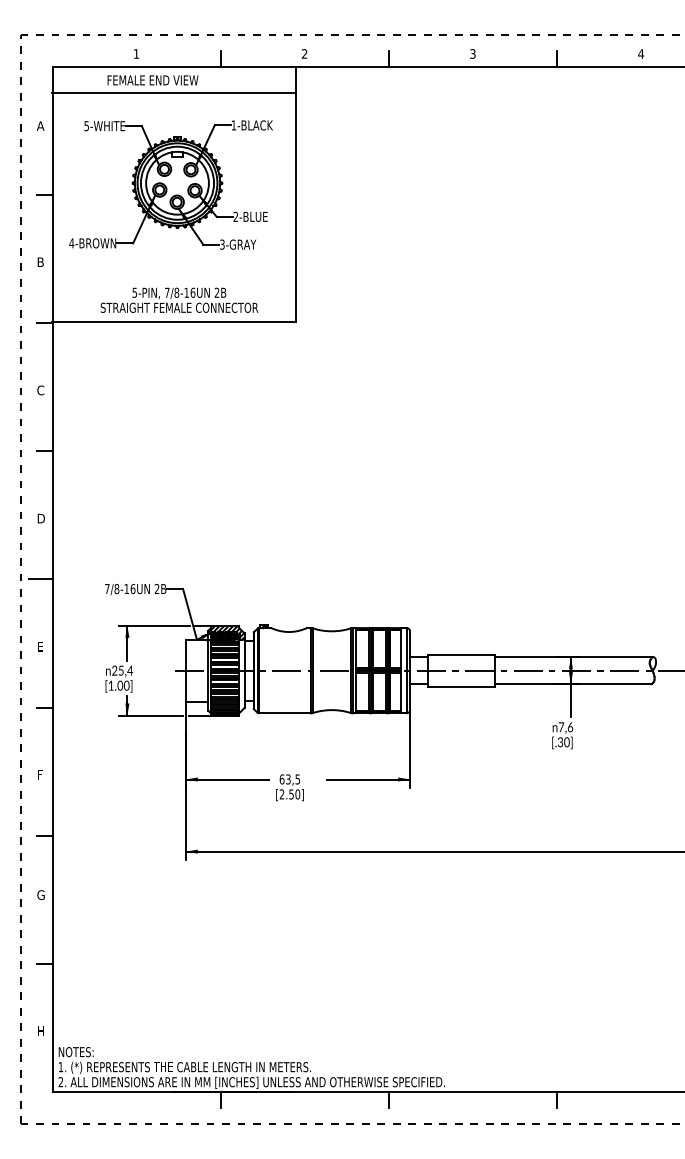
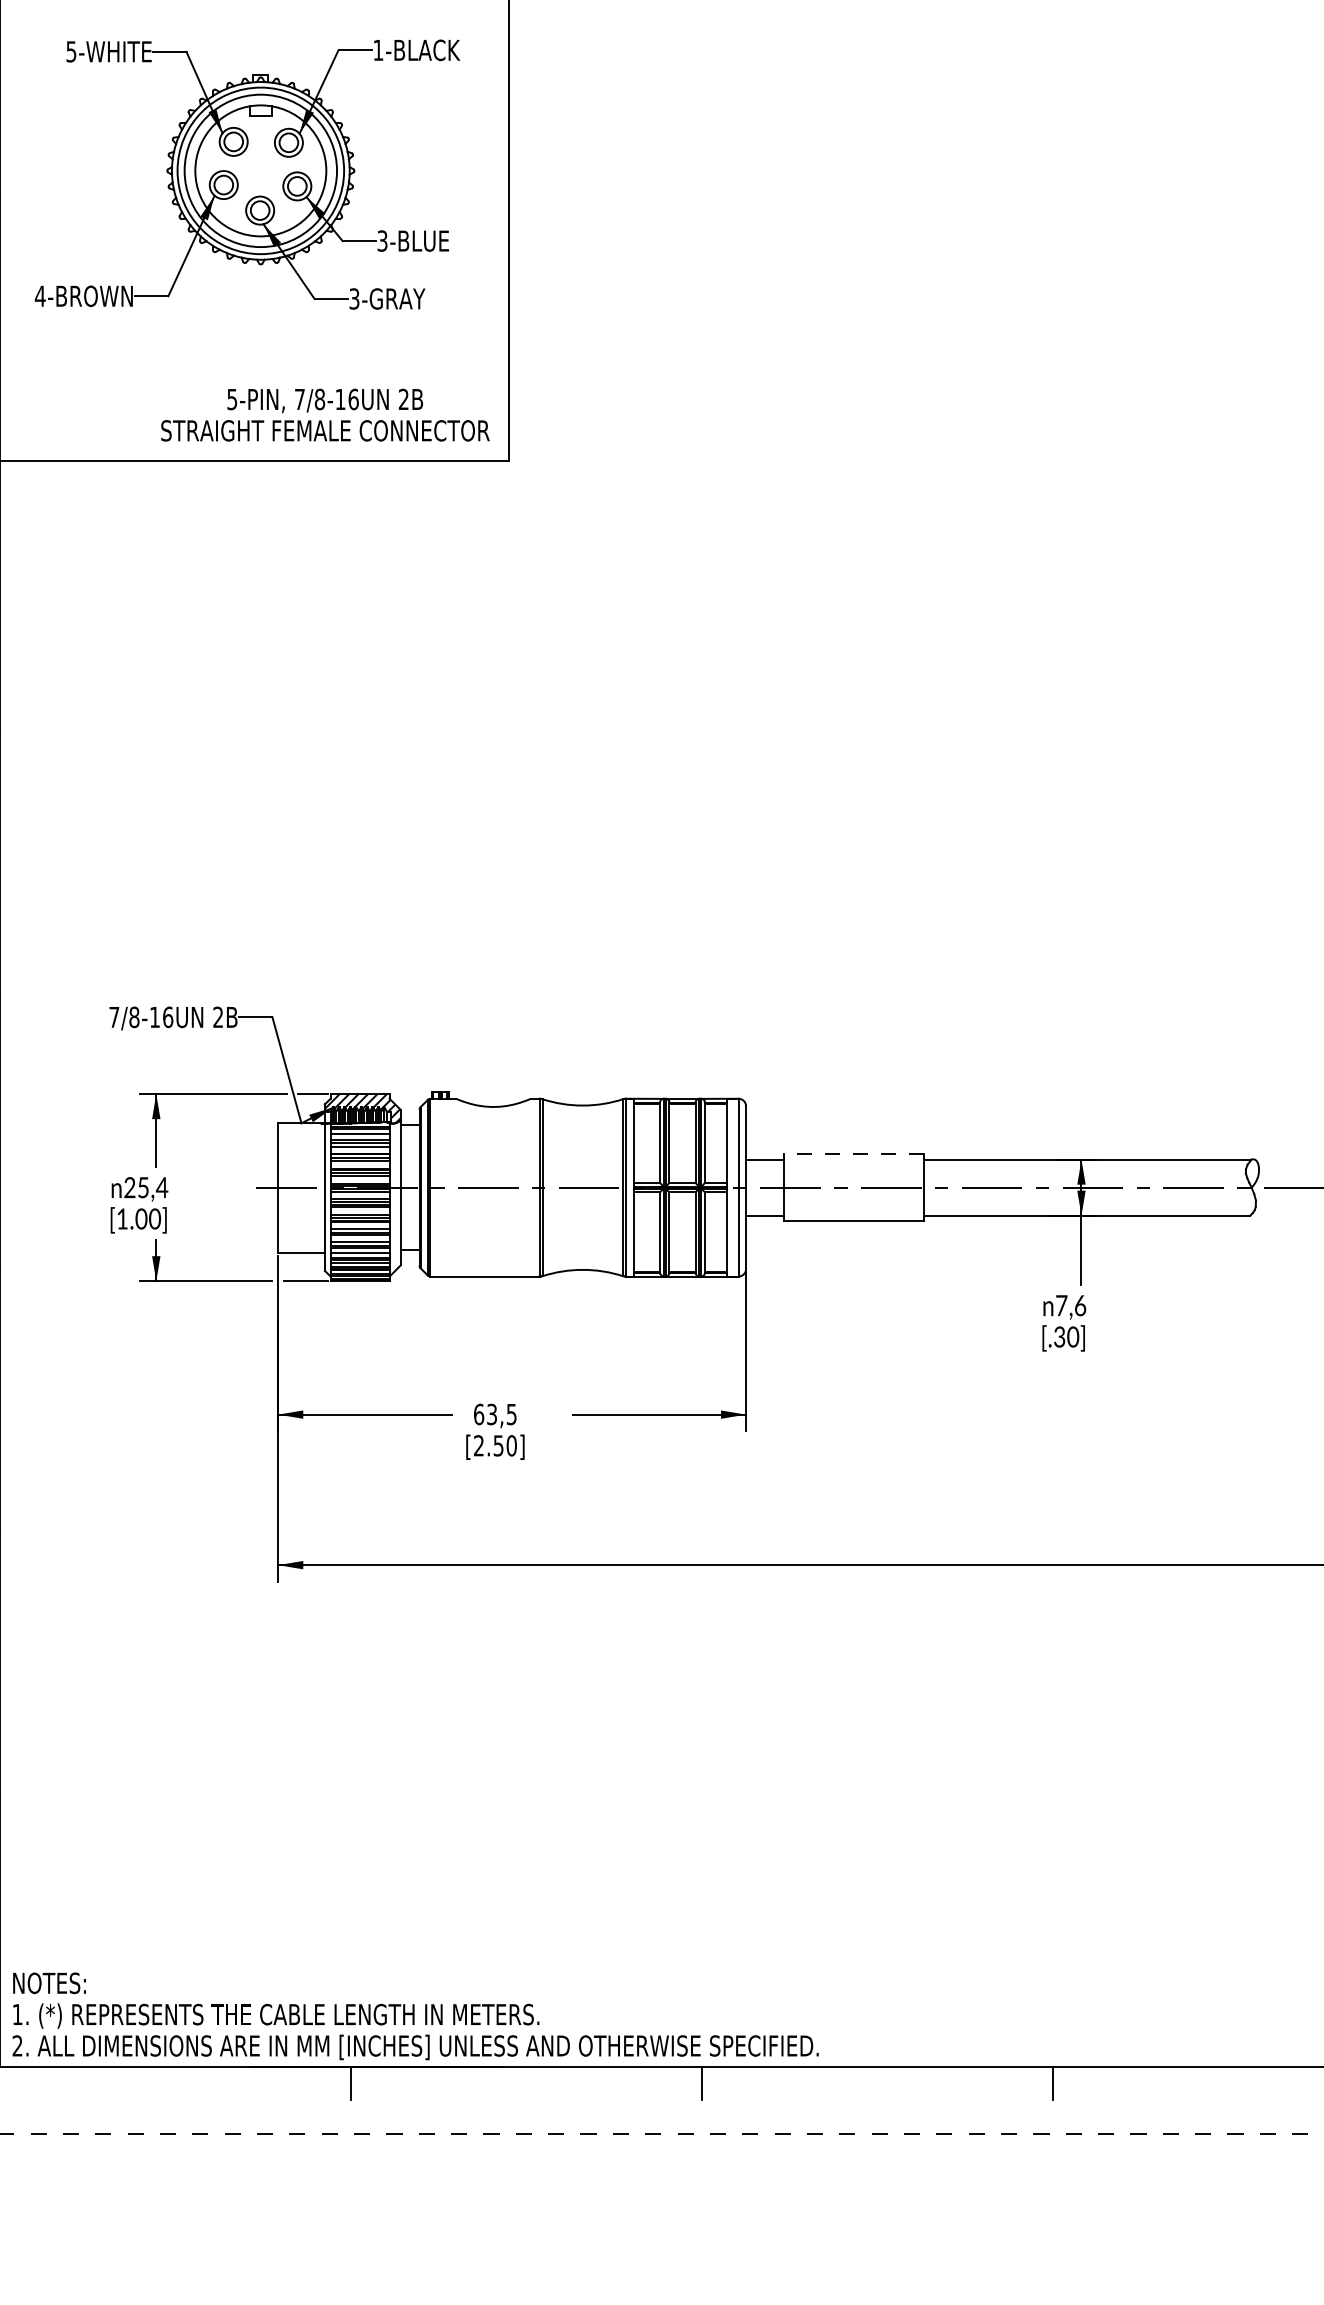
text: (235, 216) -> (381, 240), 2-BLUE -> 3-BLUE
text: (179, 299) -> (325, 413), moved
line: (461, 654) -> (853, 1153), solid -> dashed

